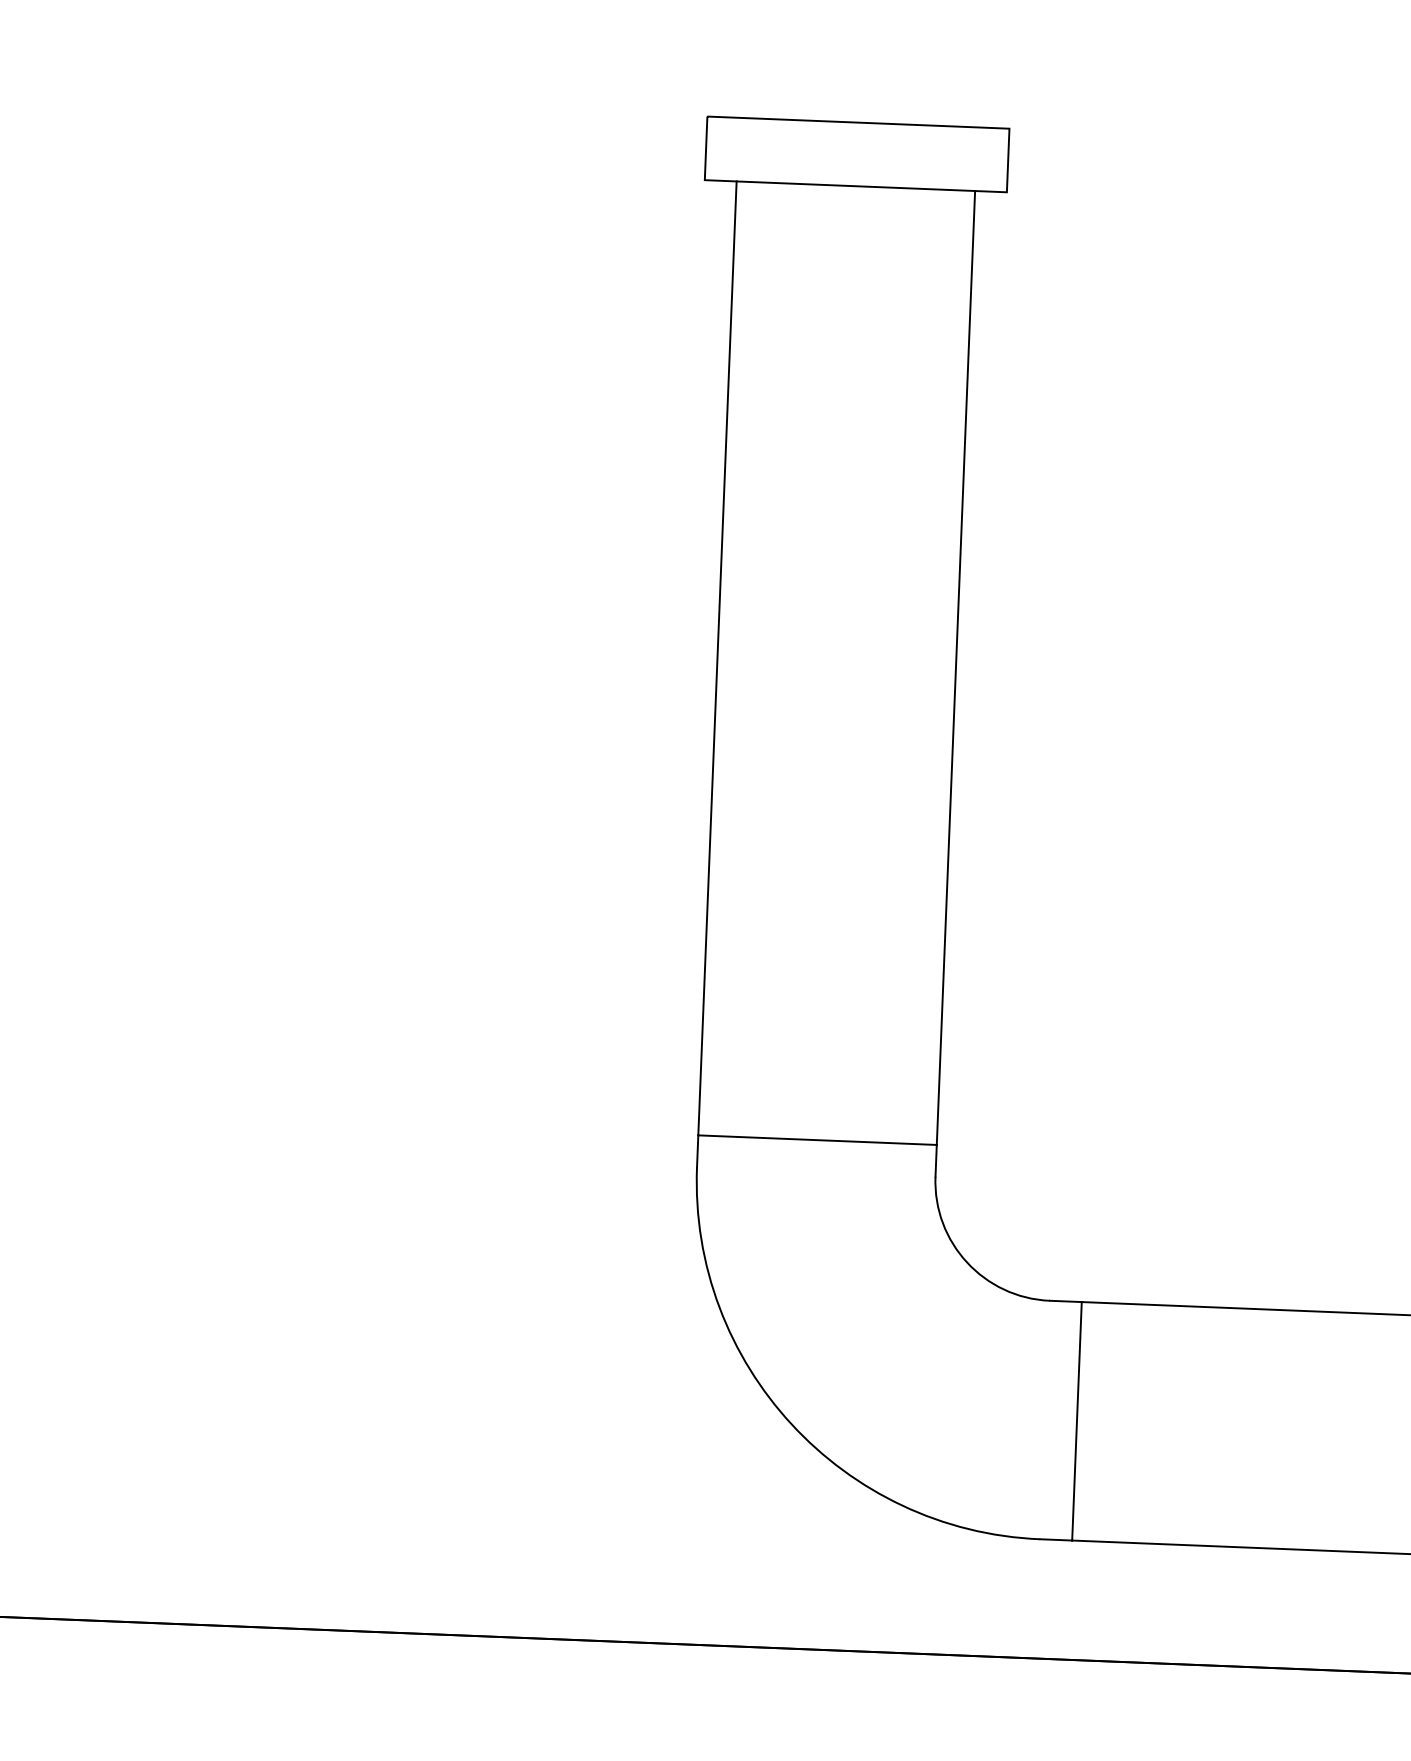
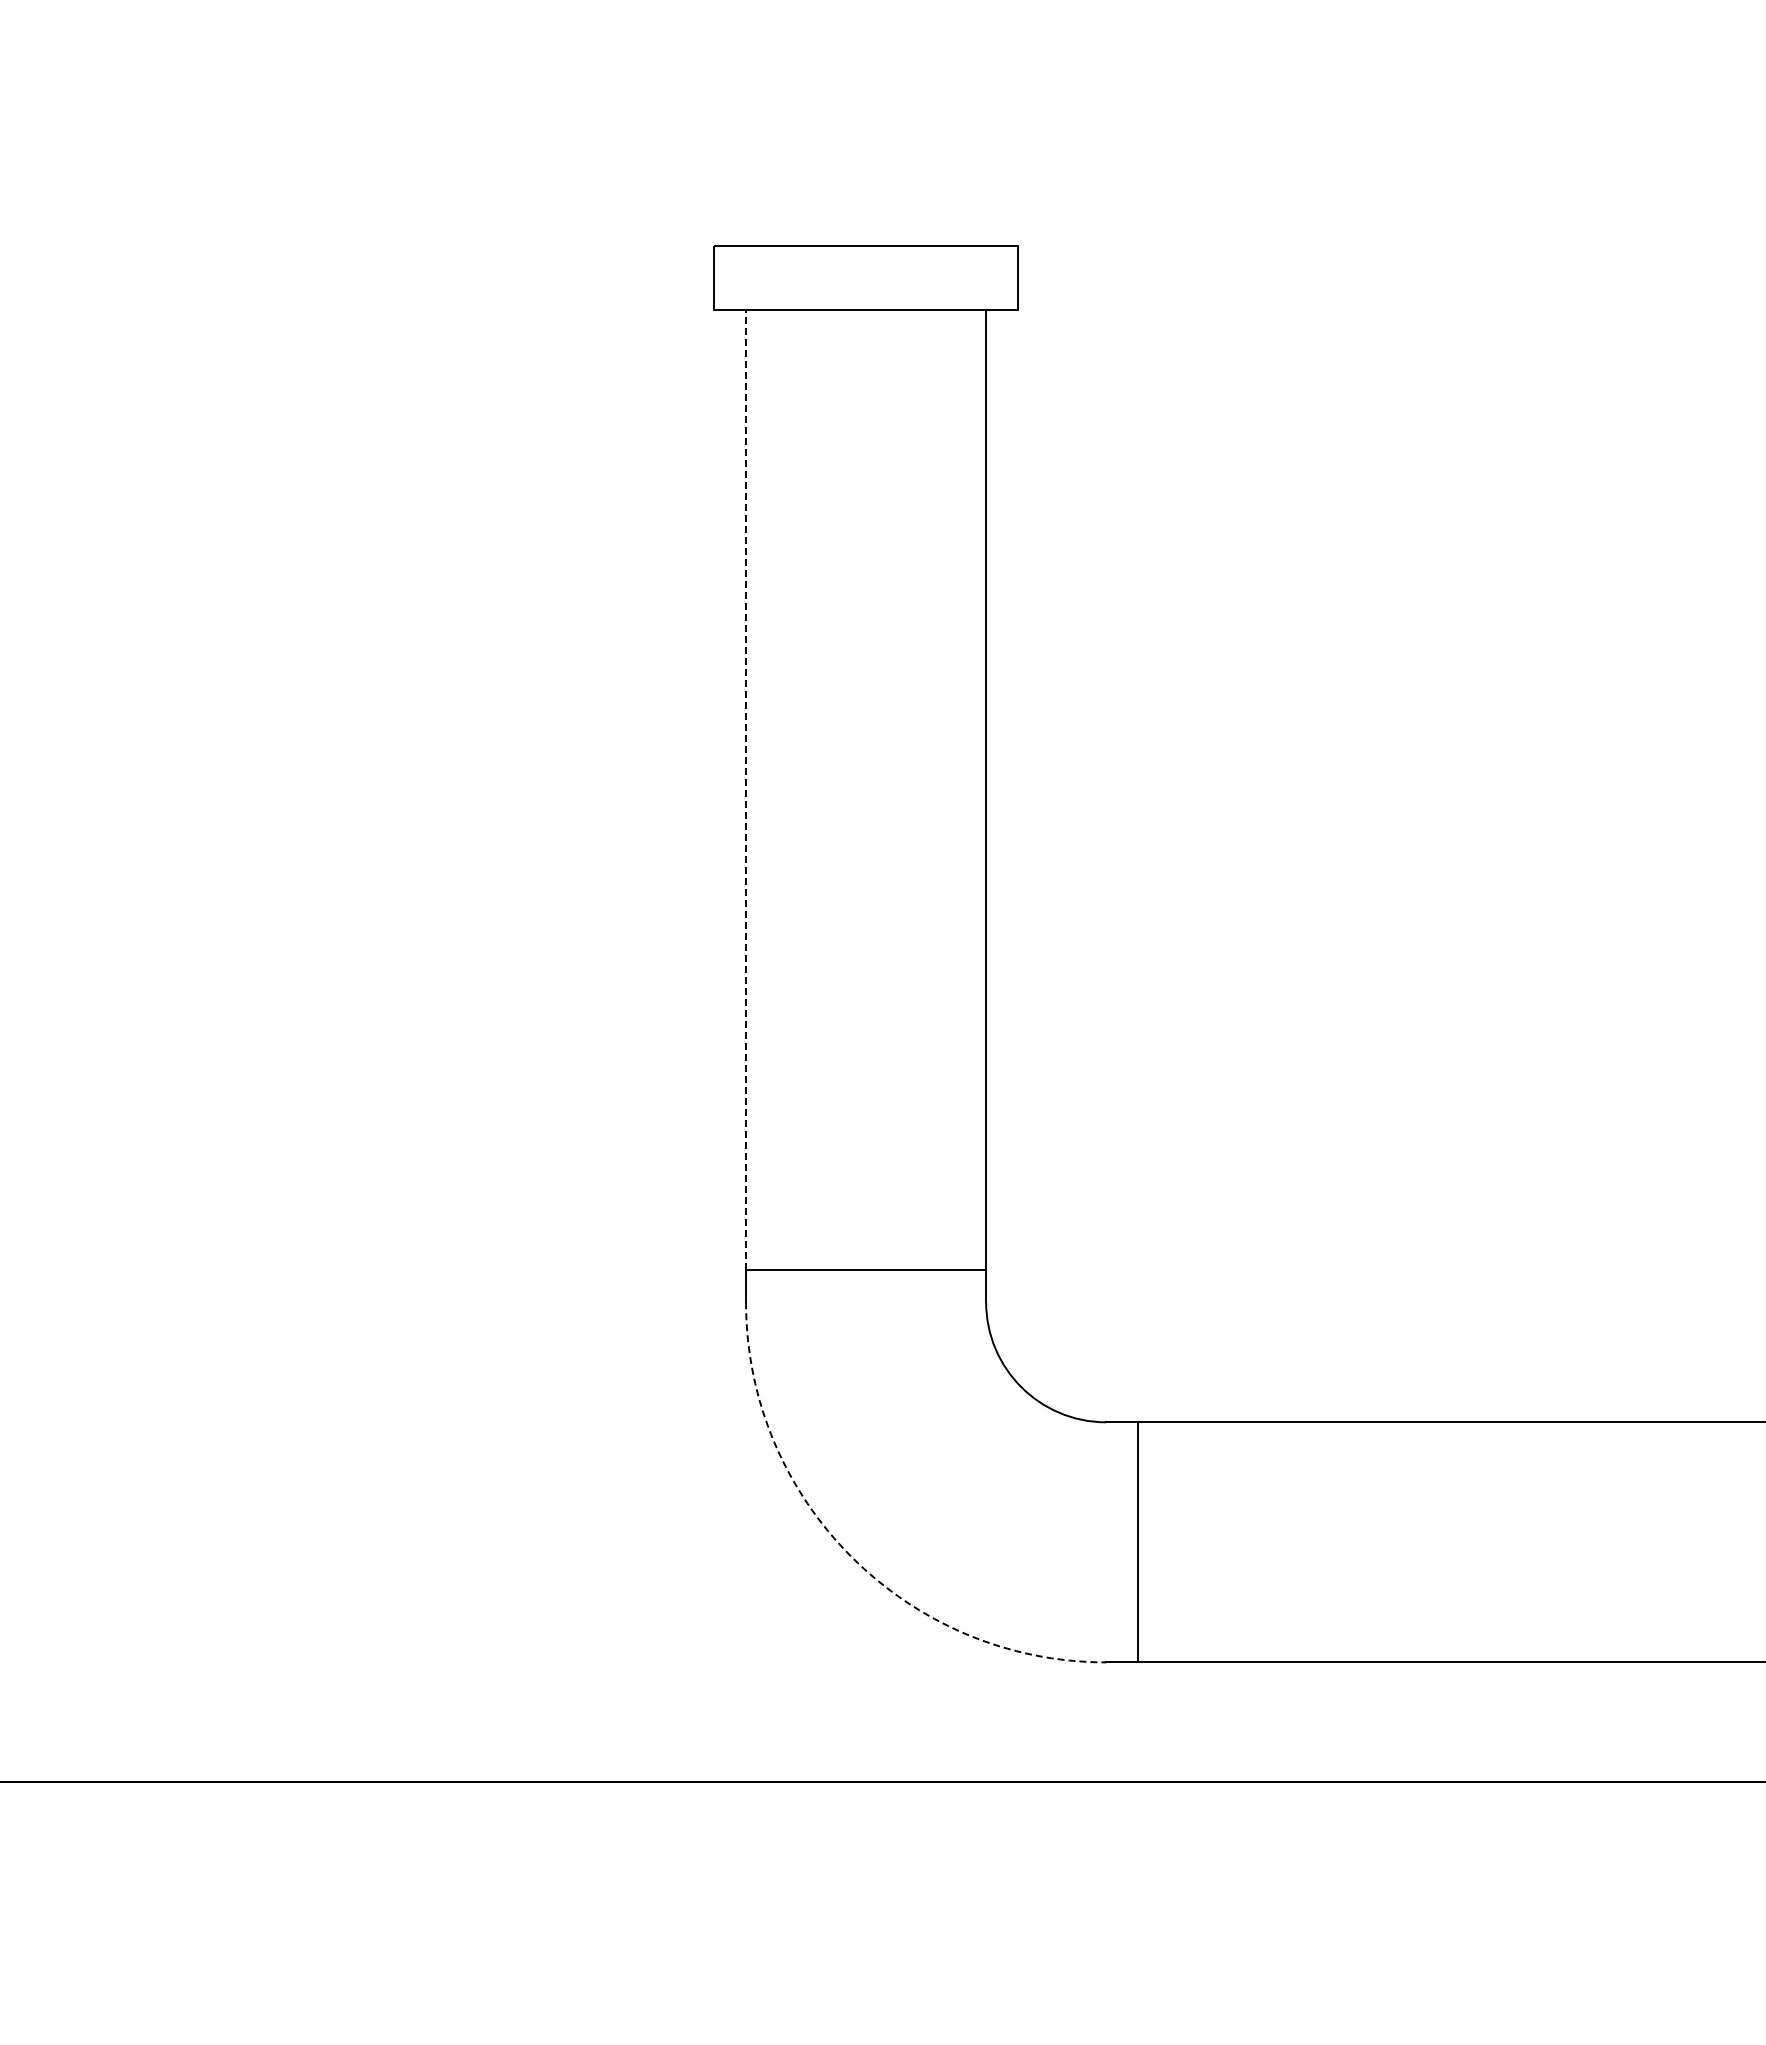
line: (717, 657) -> (746, 789), solid -> dashed
arc: (791, 1423) -> (851, 1556), solid -> dashed

